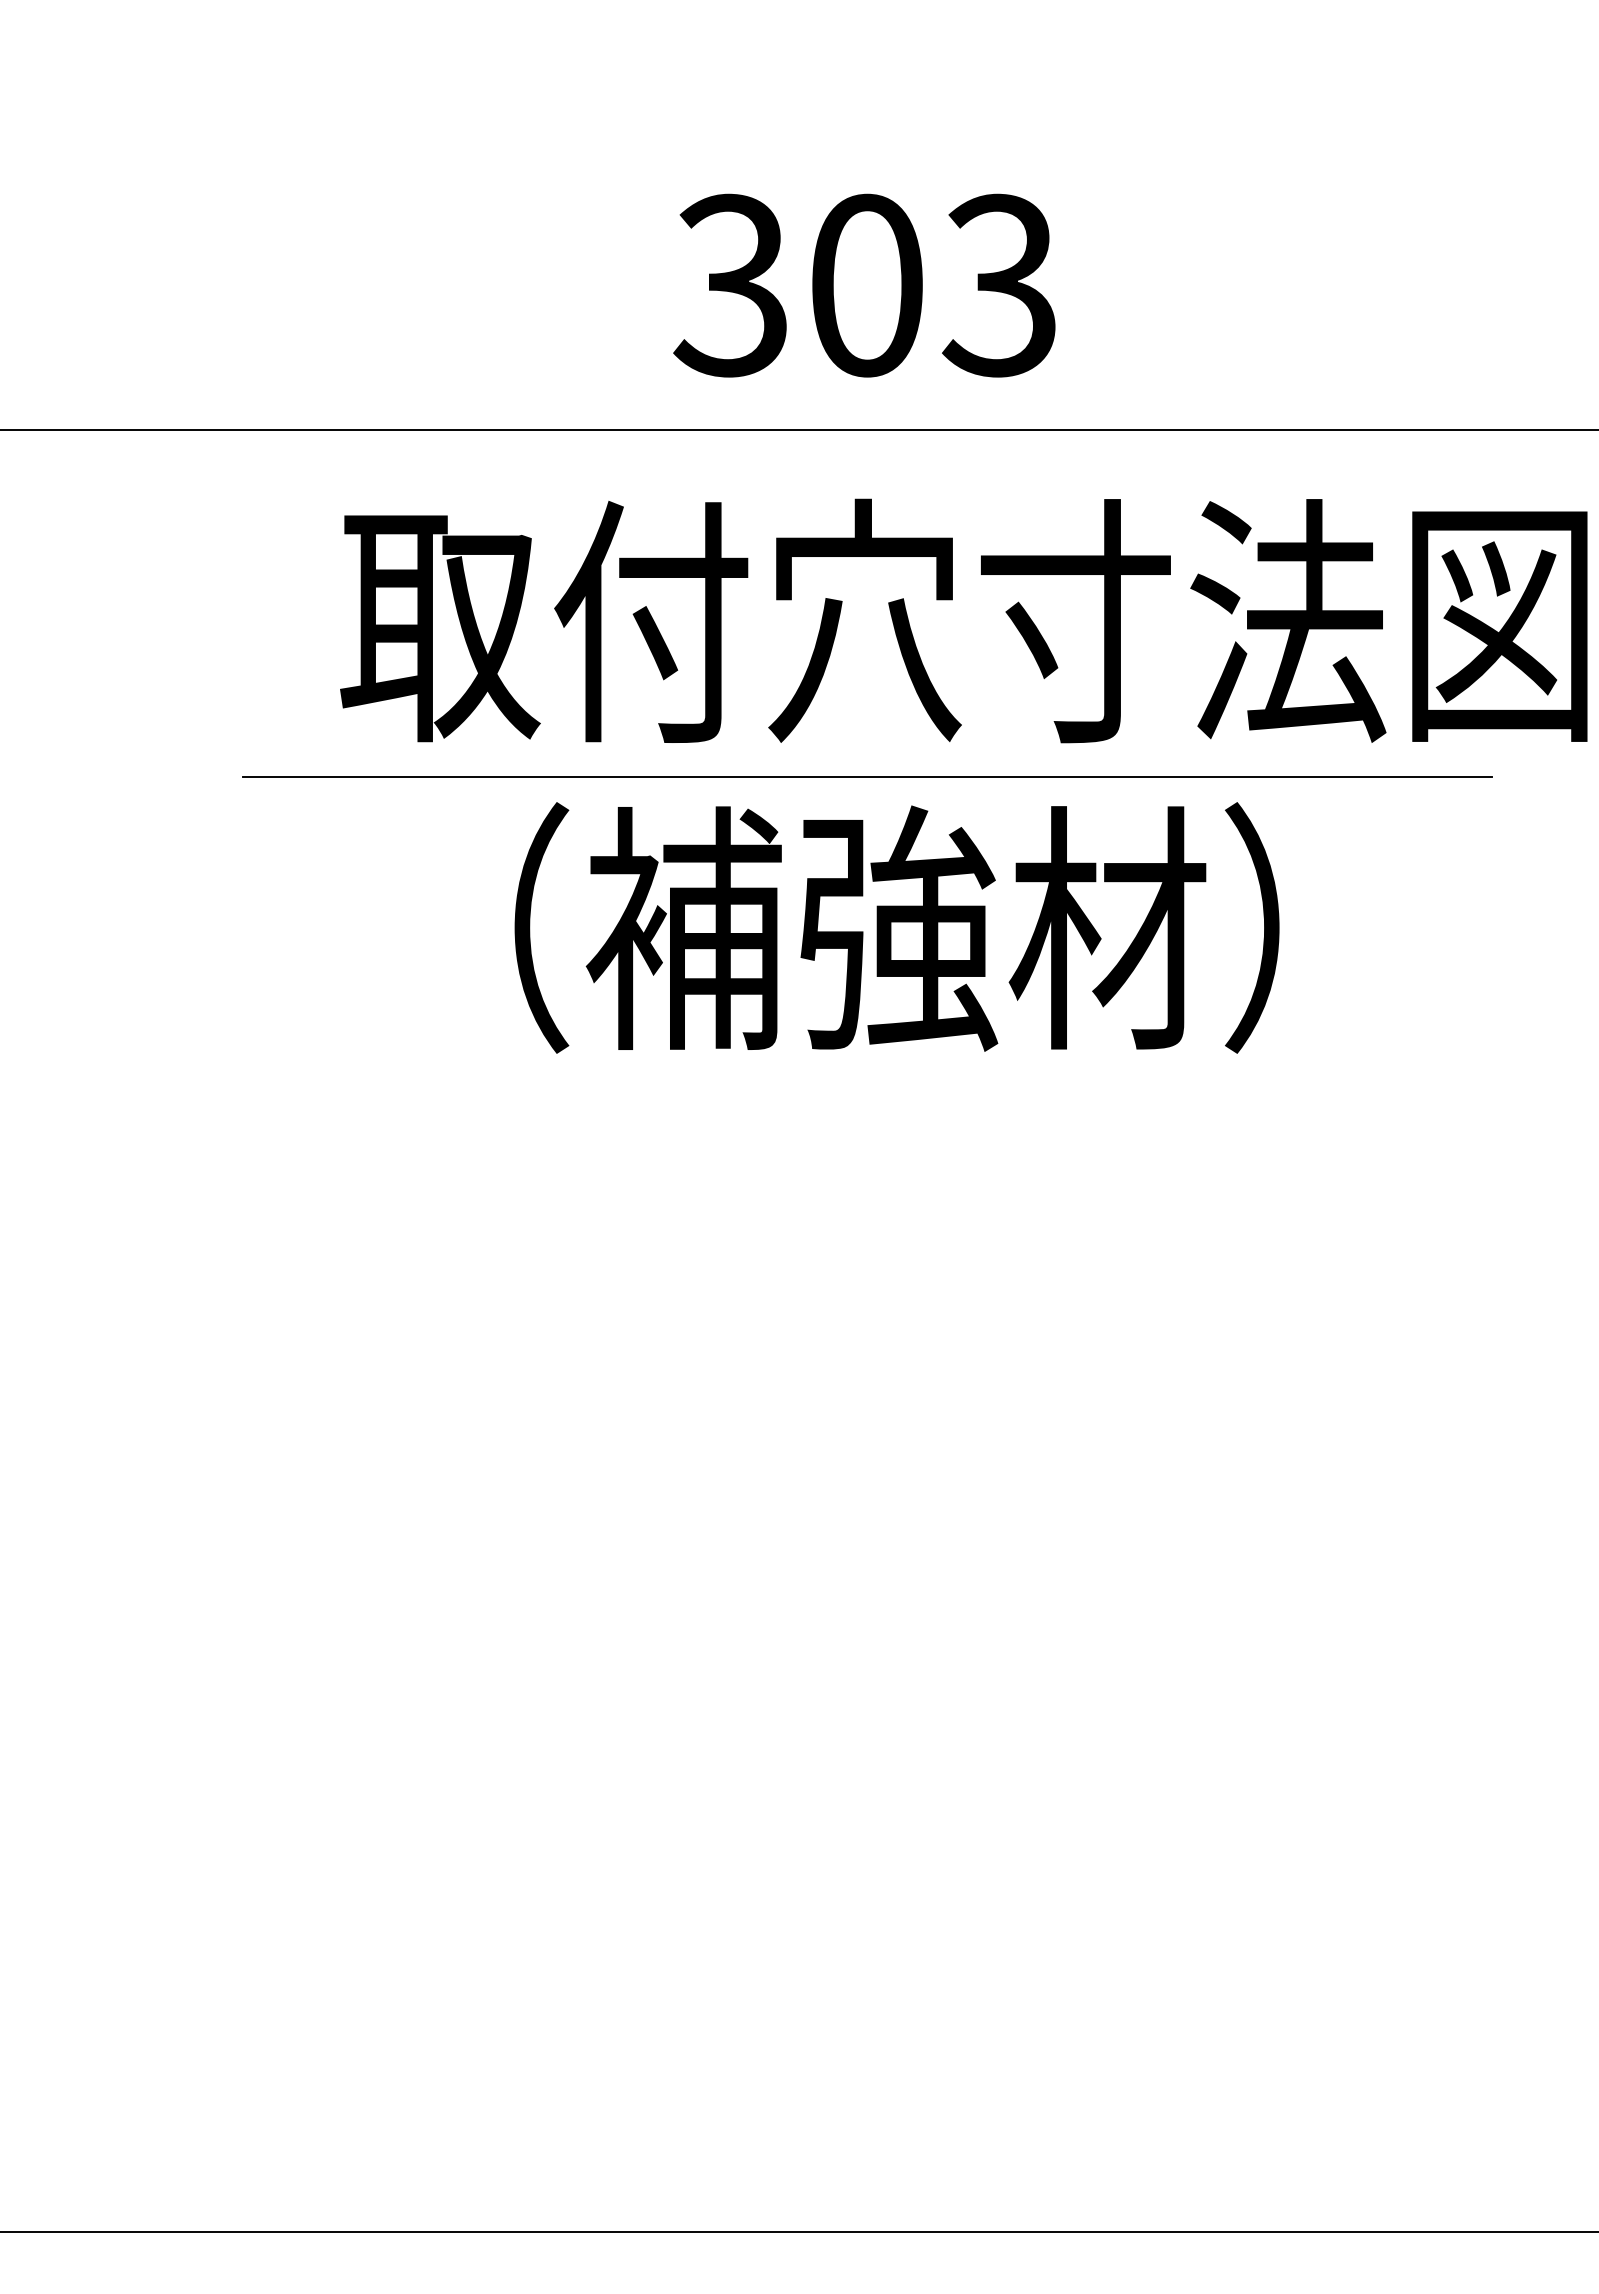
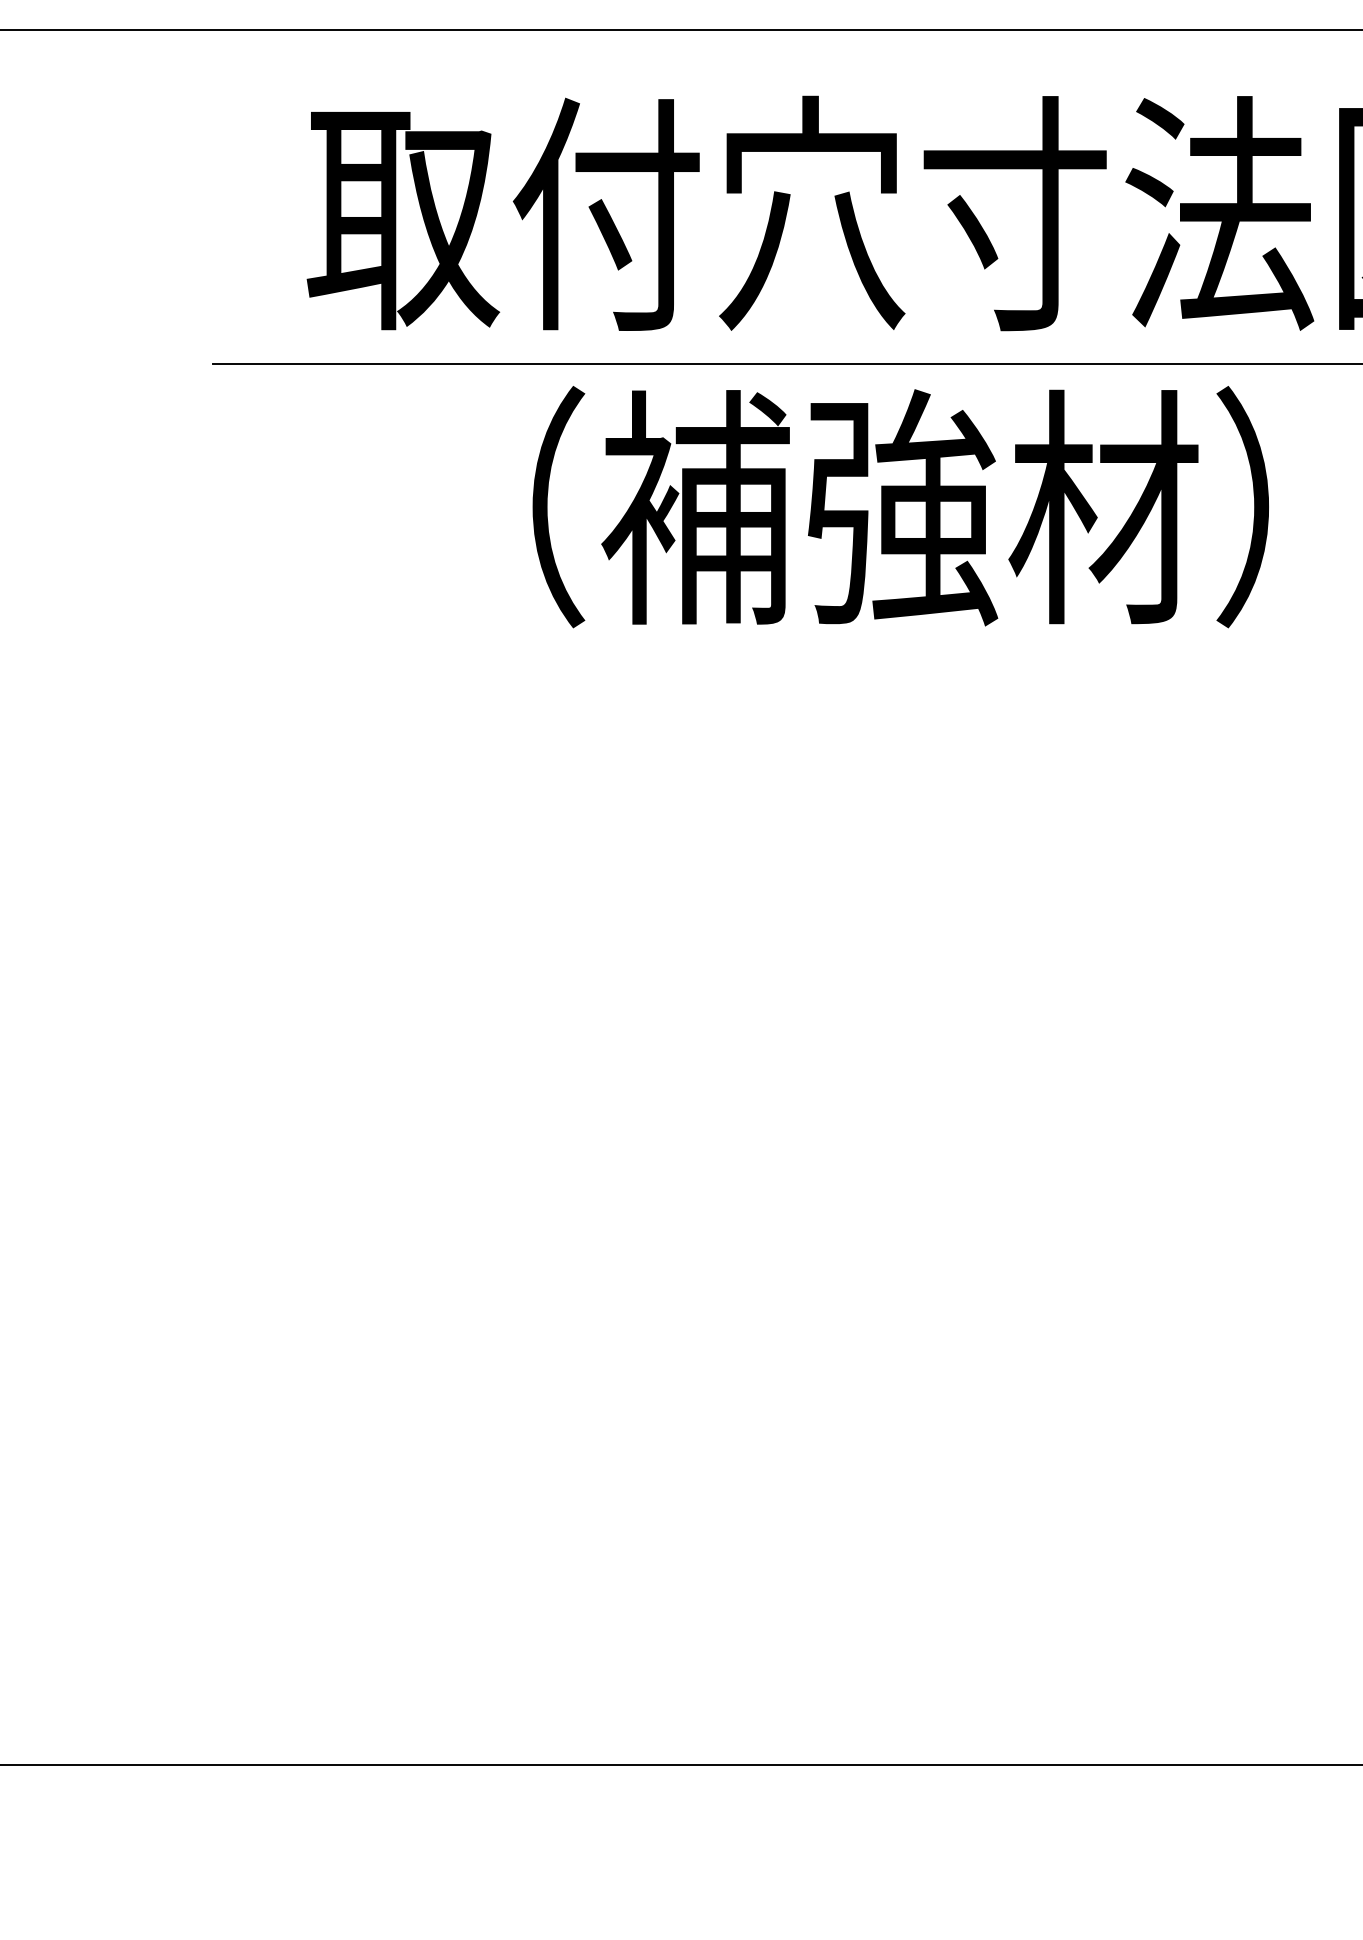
text: (896, 927) -> (900, 506), moved

